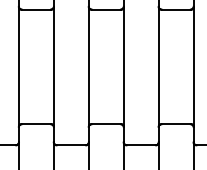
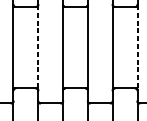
line: (53, 67) -> (37, 48), solid -> dashed
line: (193, 67) -> (137, 48), solid -> dashed

